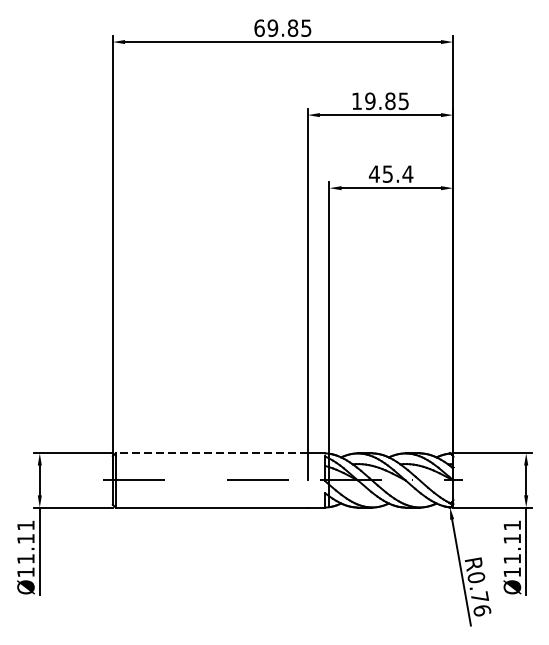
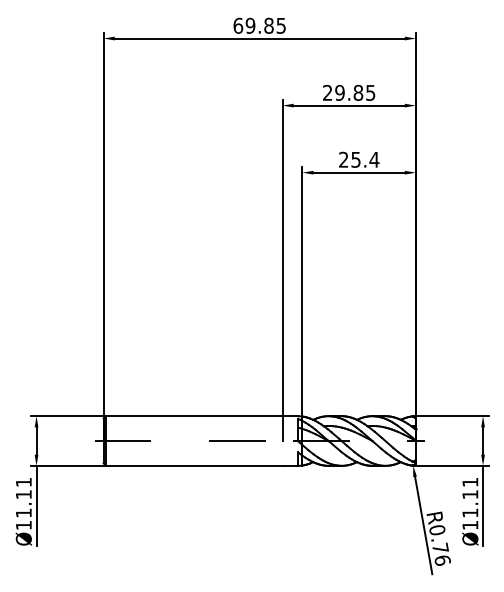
text: (356, 100) -> (327, 92), 19.85 -> 29.85
text: (374, 173) -> (343, 159), 45.4 -> 25.4
line: (210, 453) -> (193, 416), dashed -> solid

